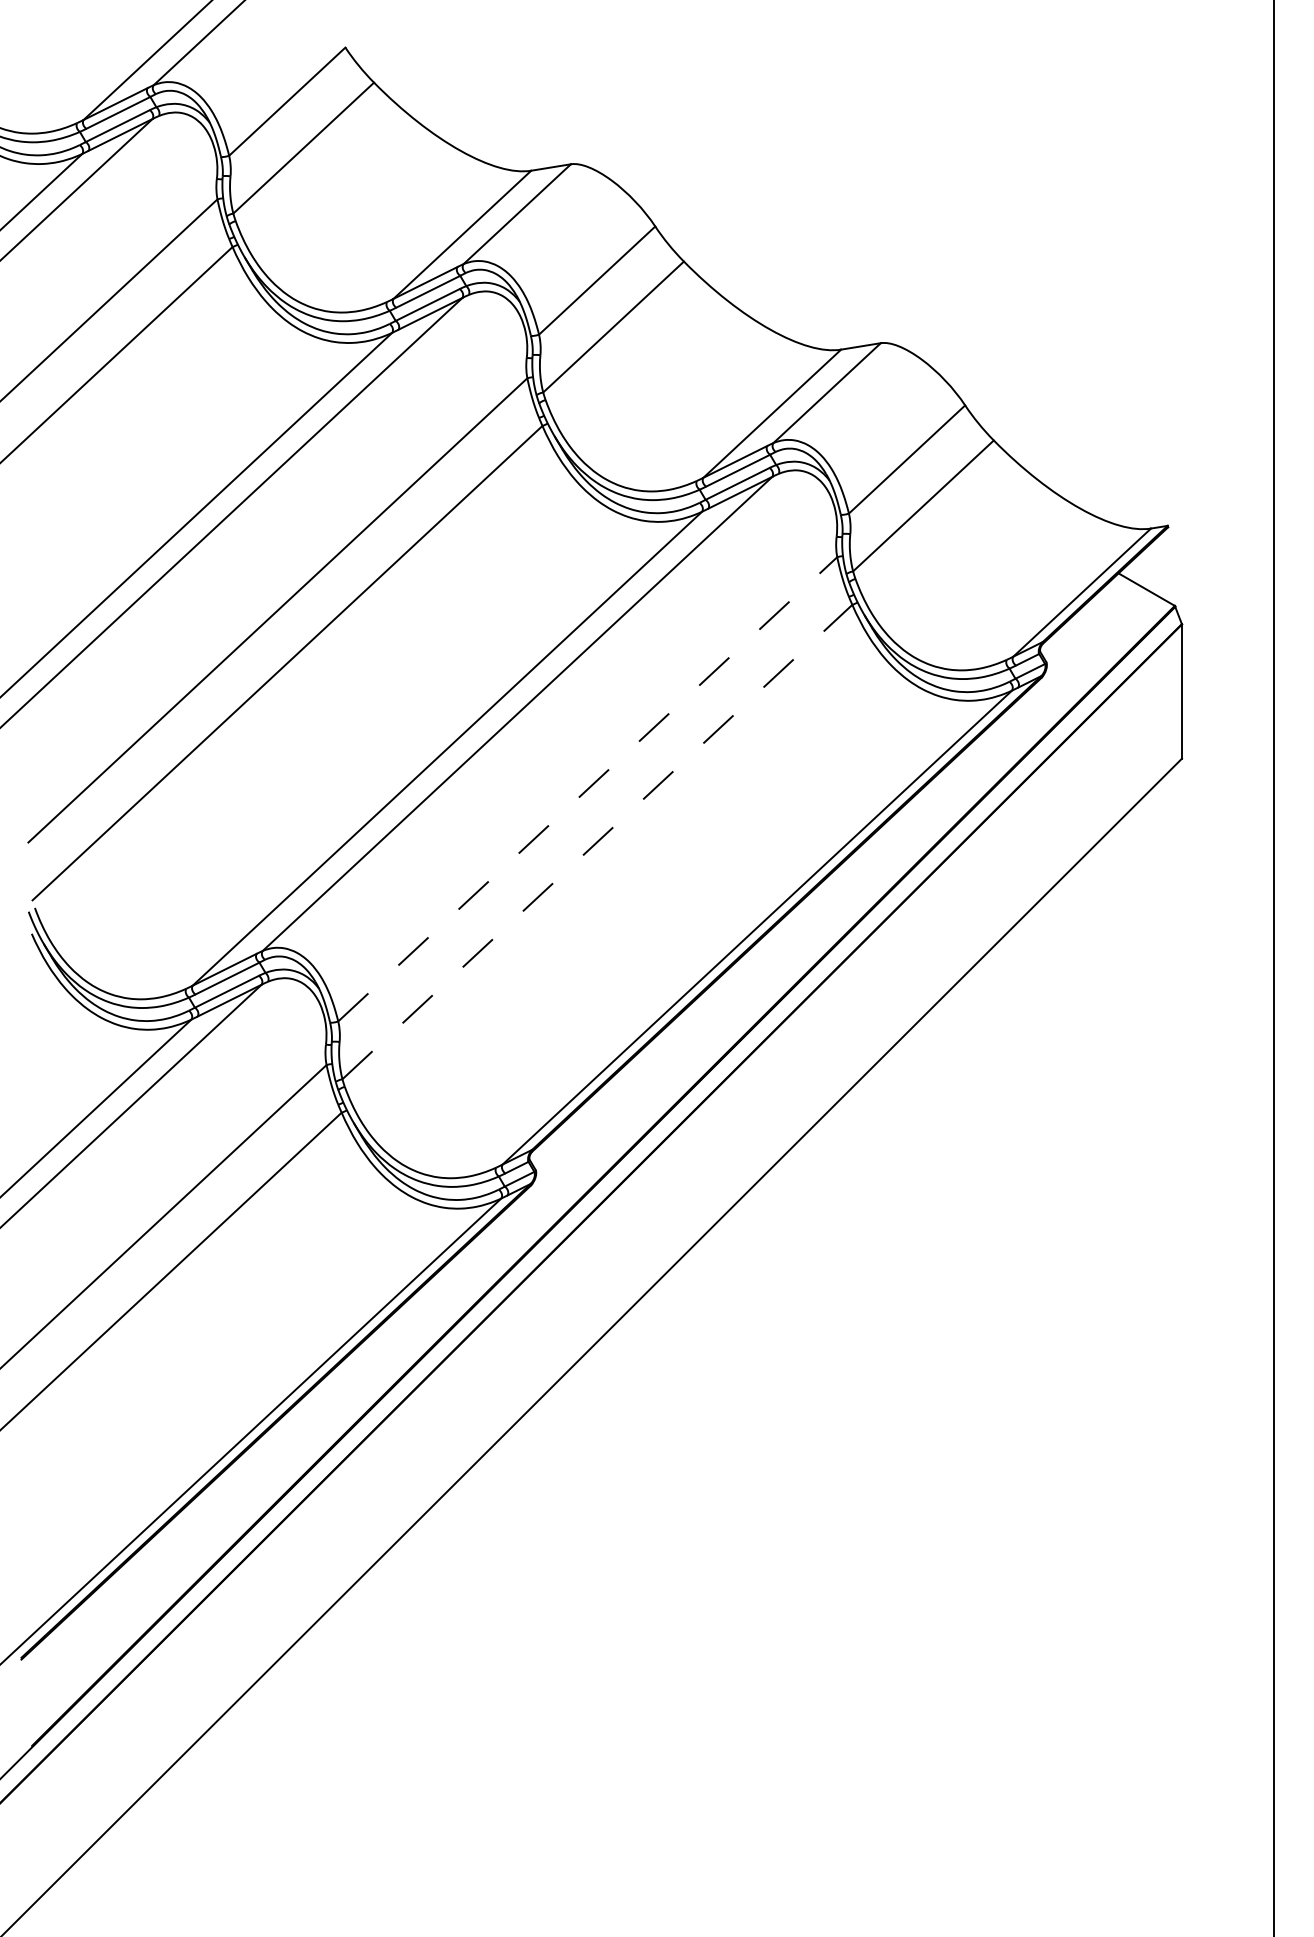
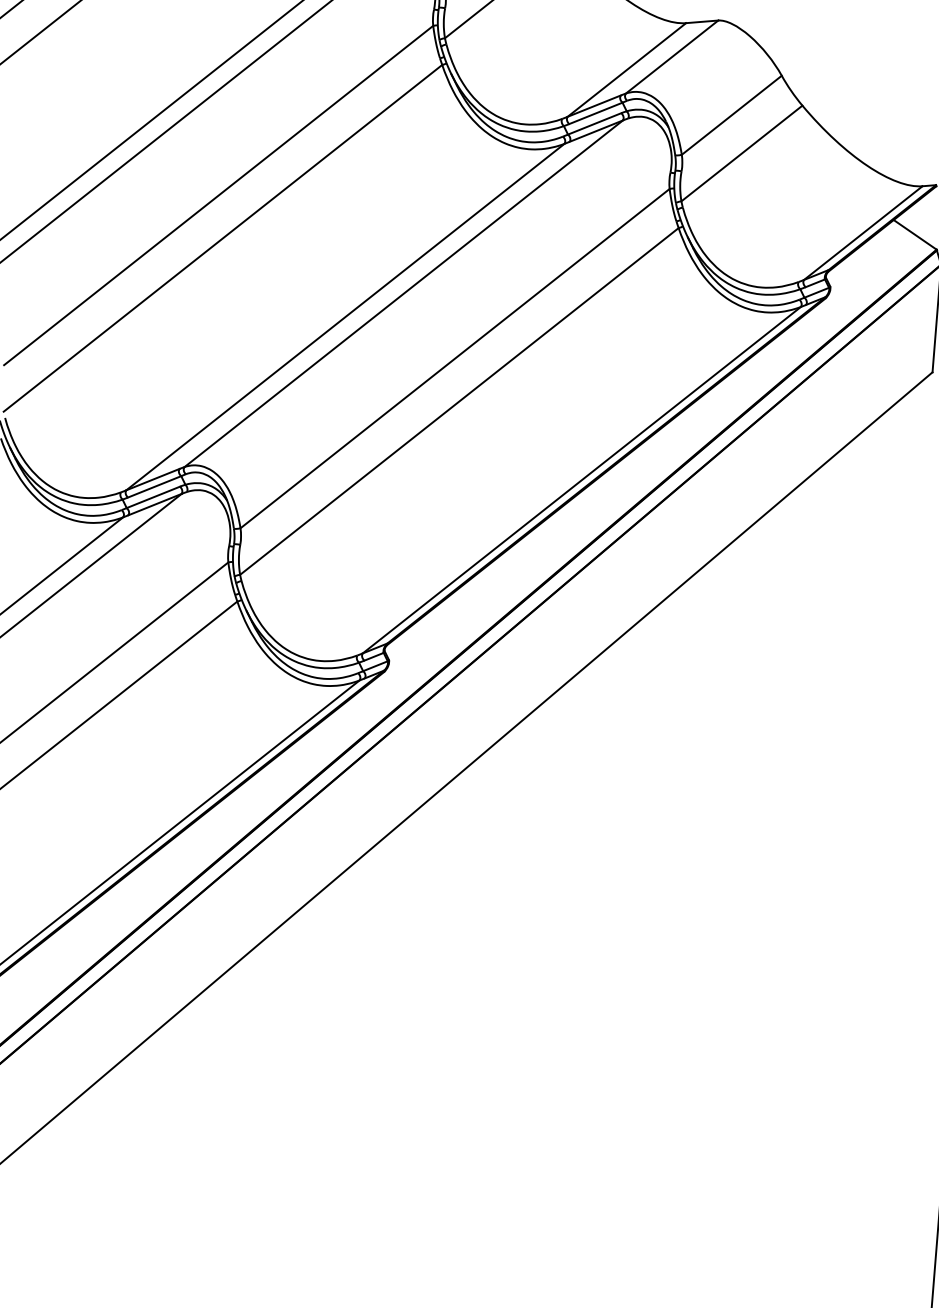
line: (587, 789) -> (454, 358), dashed -> solid
line: (597, 841) -> (459, 401), dashed -> solid

